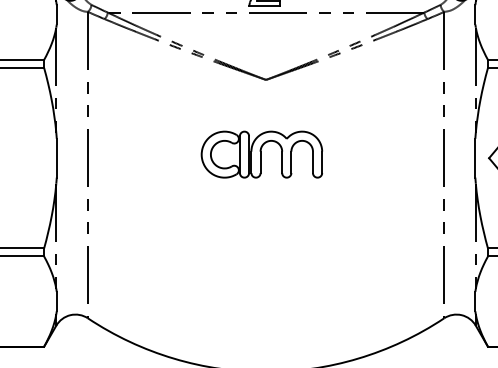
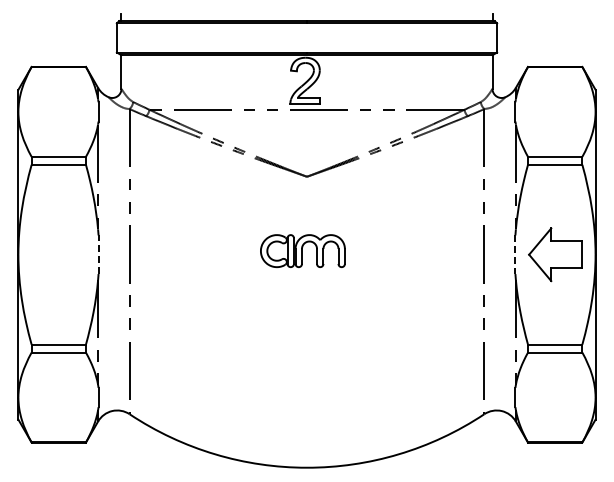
part: (261, 153) -> (302, 250), size x0.7
line: (56, 157) -> (98, 254), solid -> dashed
line: (475, 158) -> (515, 255), solid -> dashed

